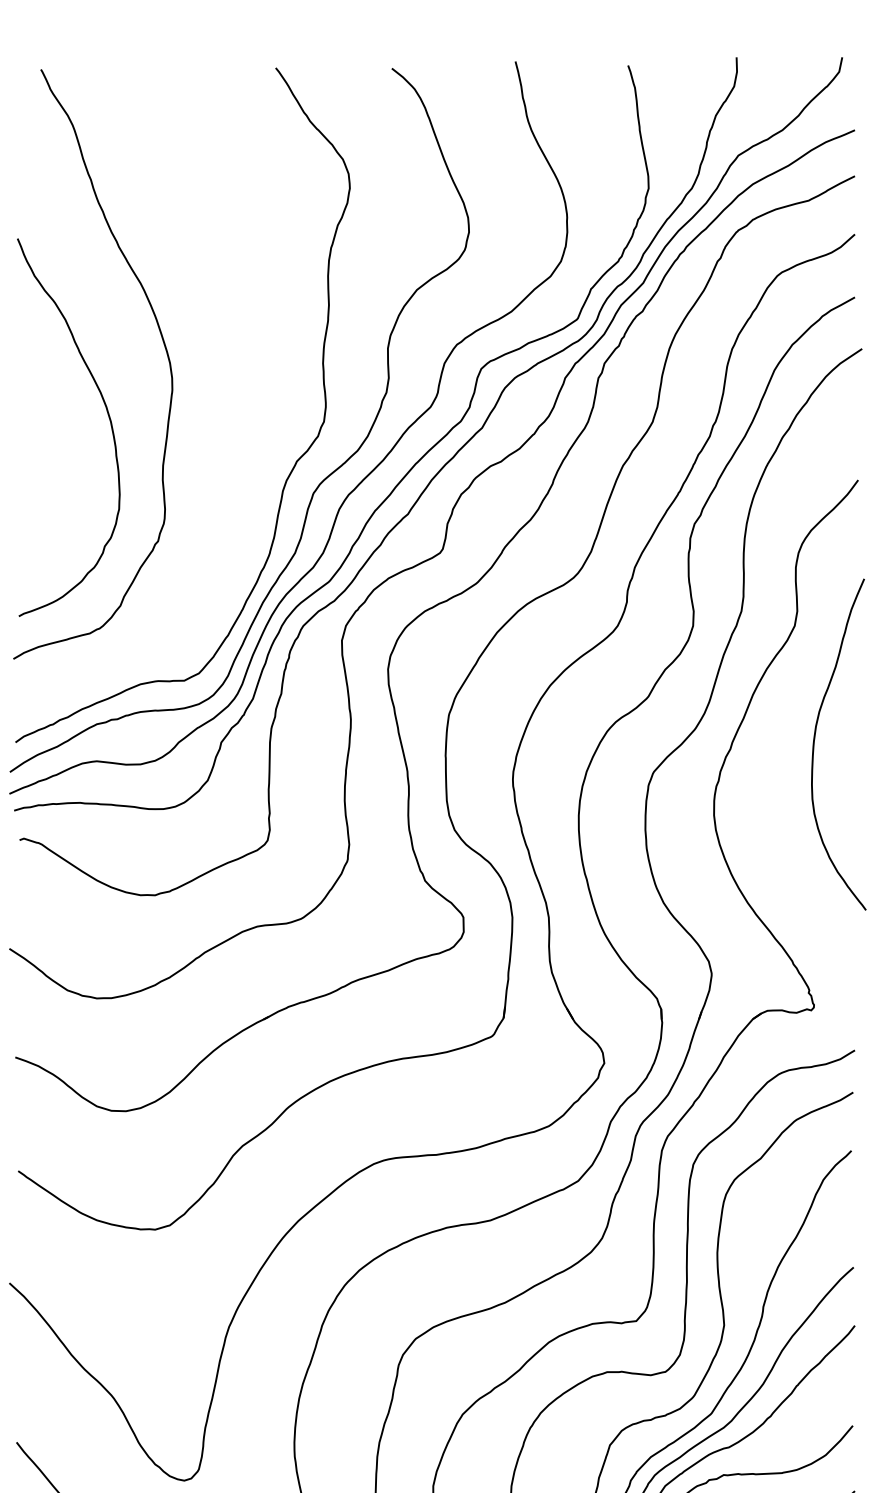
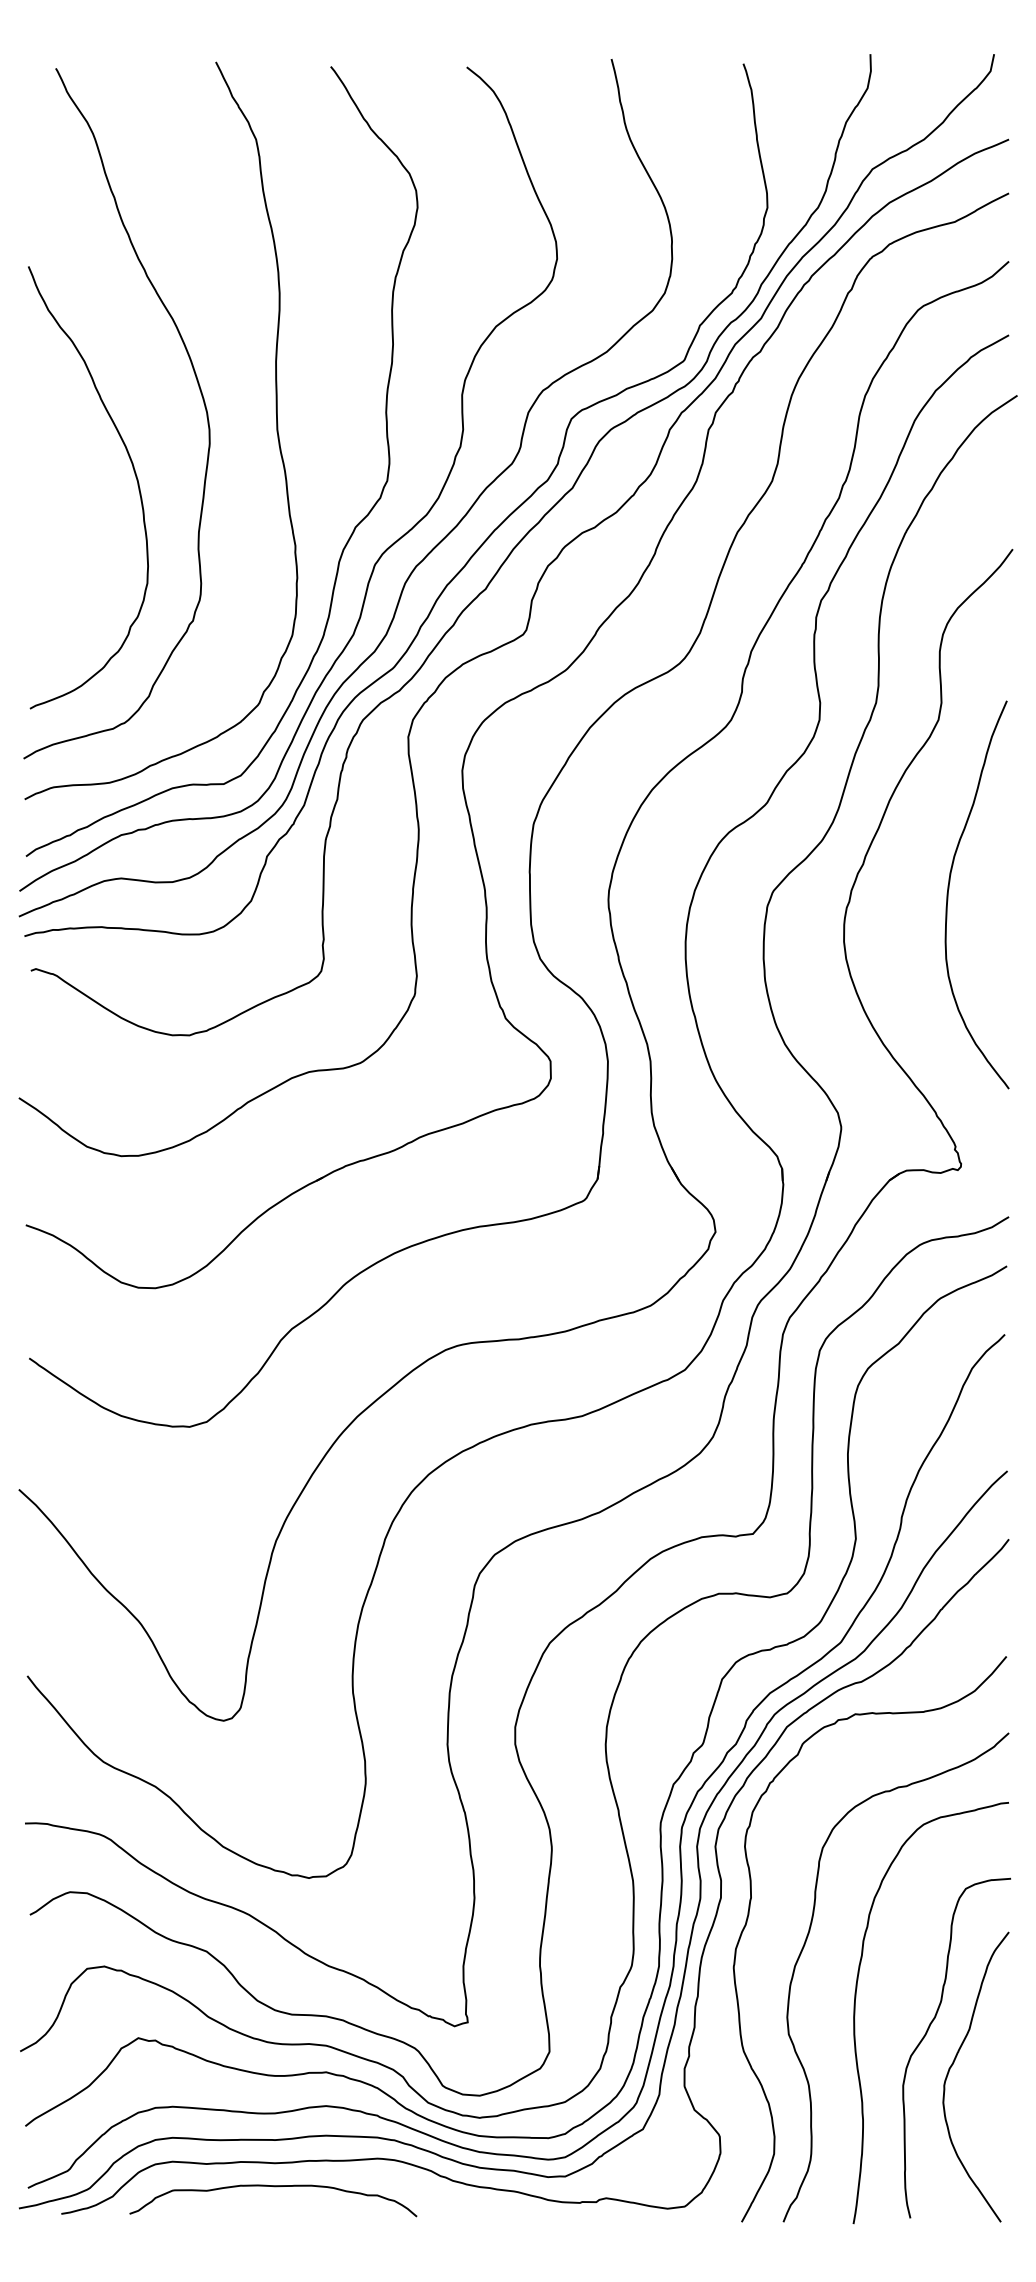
curve: (229, 378) -> (276, 430), added
curve: (815, 739) -> (949, 889), moved

